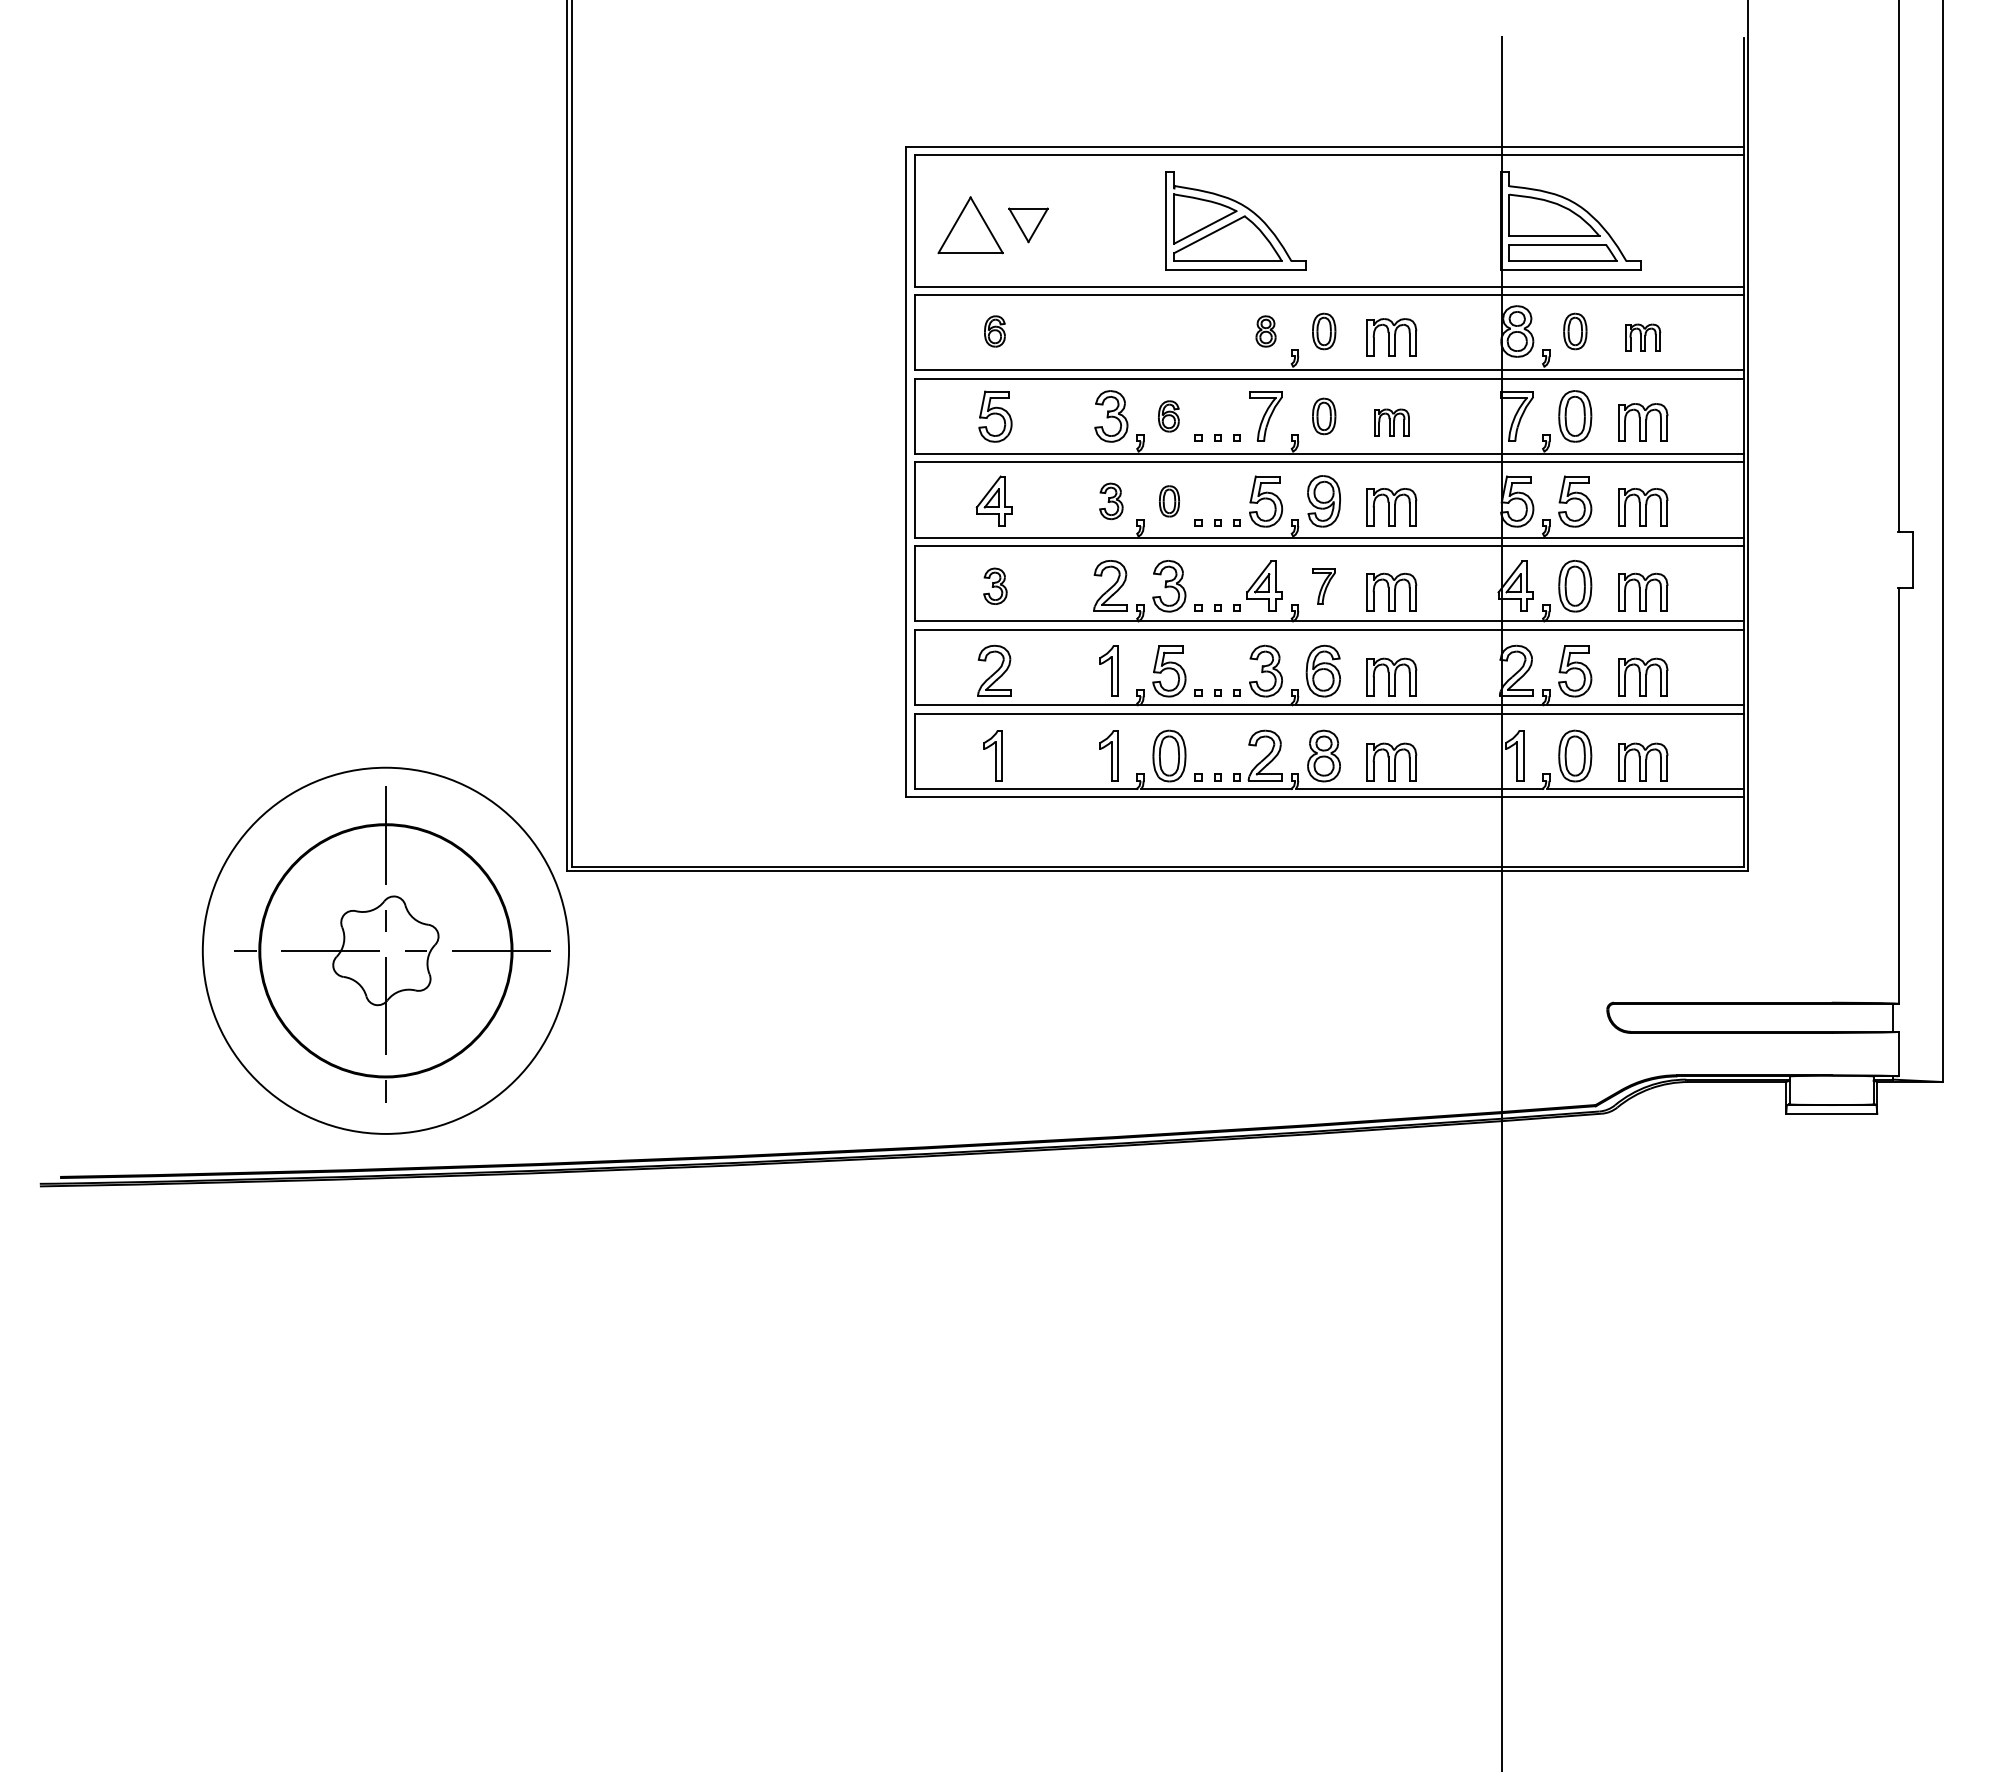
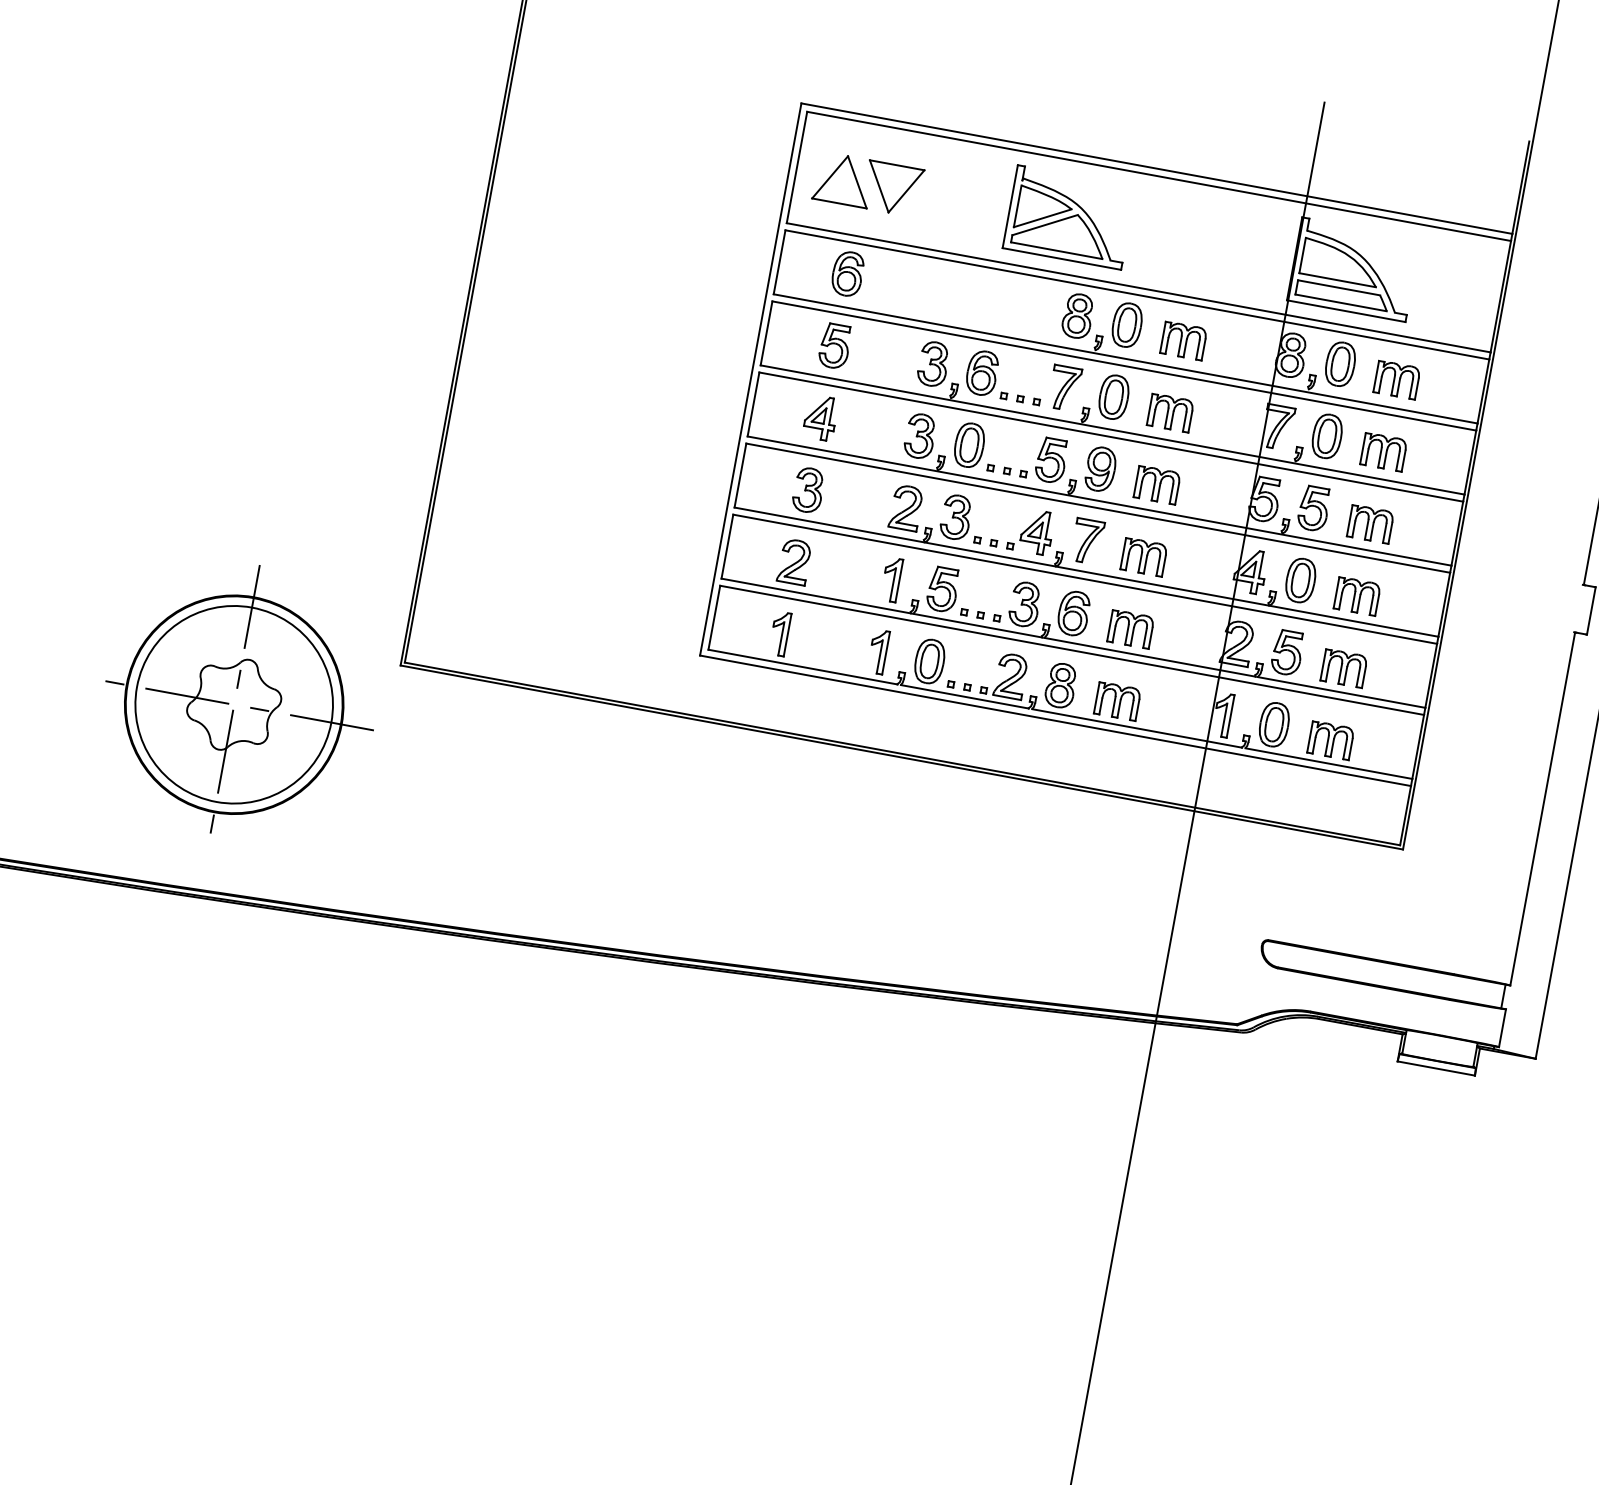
part: (1028, 225) -> (892, 189), size x1.67
part: (994, 331) -> (847, 273), size x1.67
part: (1265, 331) -> (1077, 316), size x1.67
part: (1324, 331) -> (1127, 325), size x1.43
part: (1575, 331) -> (1340, 364), size x1.43
part: (1643, 337) -> (1397, 380), size x1.43
part: (1168, 416) -> (981, 373), size x1.67
part: (1324, 416) -> (1114, 397), size x1.43
part: (1391, 422) -> (1170, 412), size x1.43
part: (1111, 501) -> (920, 436), size x1.43
part: (1169, 501) -> (969, 445), size x1.67
part: (1323, 585) -> (1087, 540), size x1.43
part: (995, 586) -> (808, 490), size x1.43
circle: (385, 950) -> (233, 704), size x0.62

